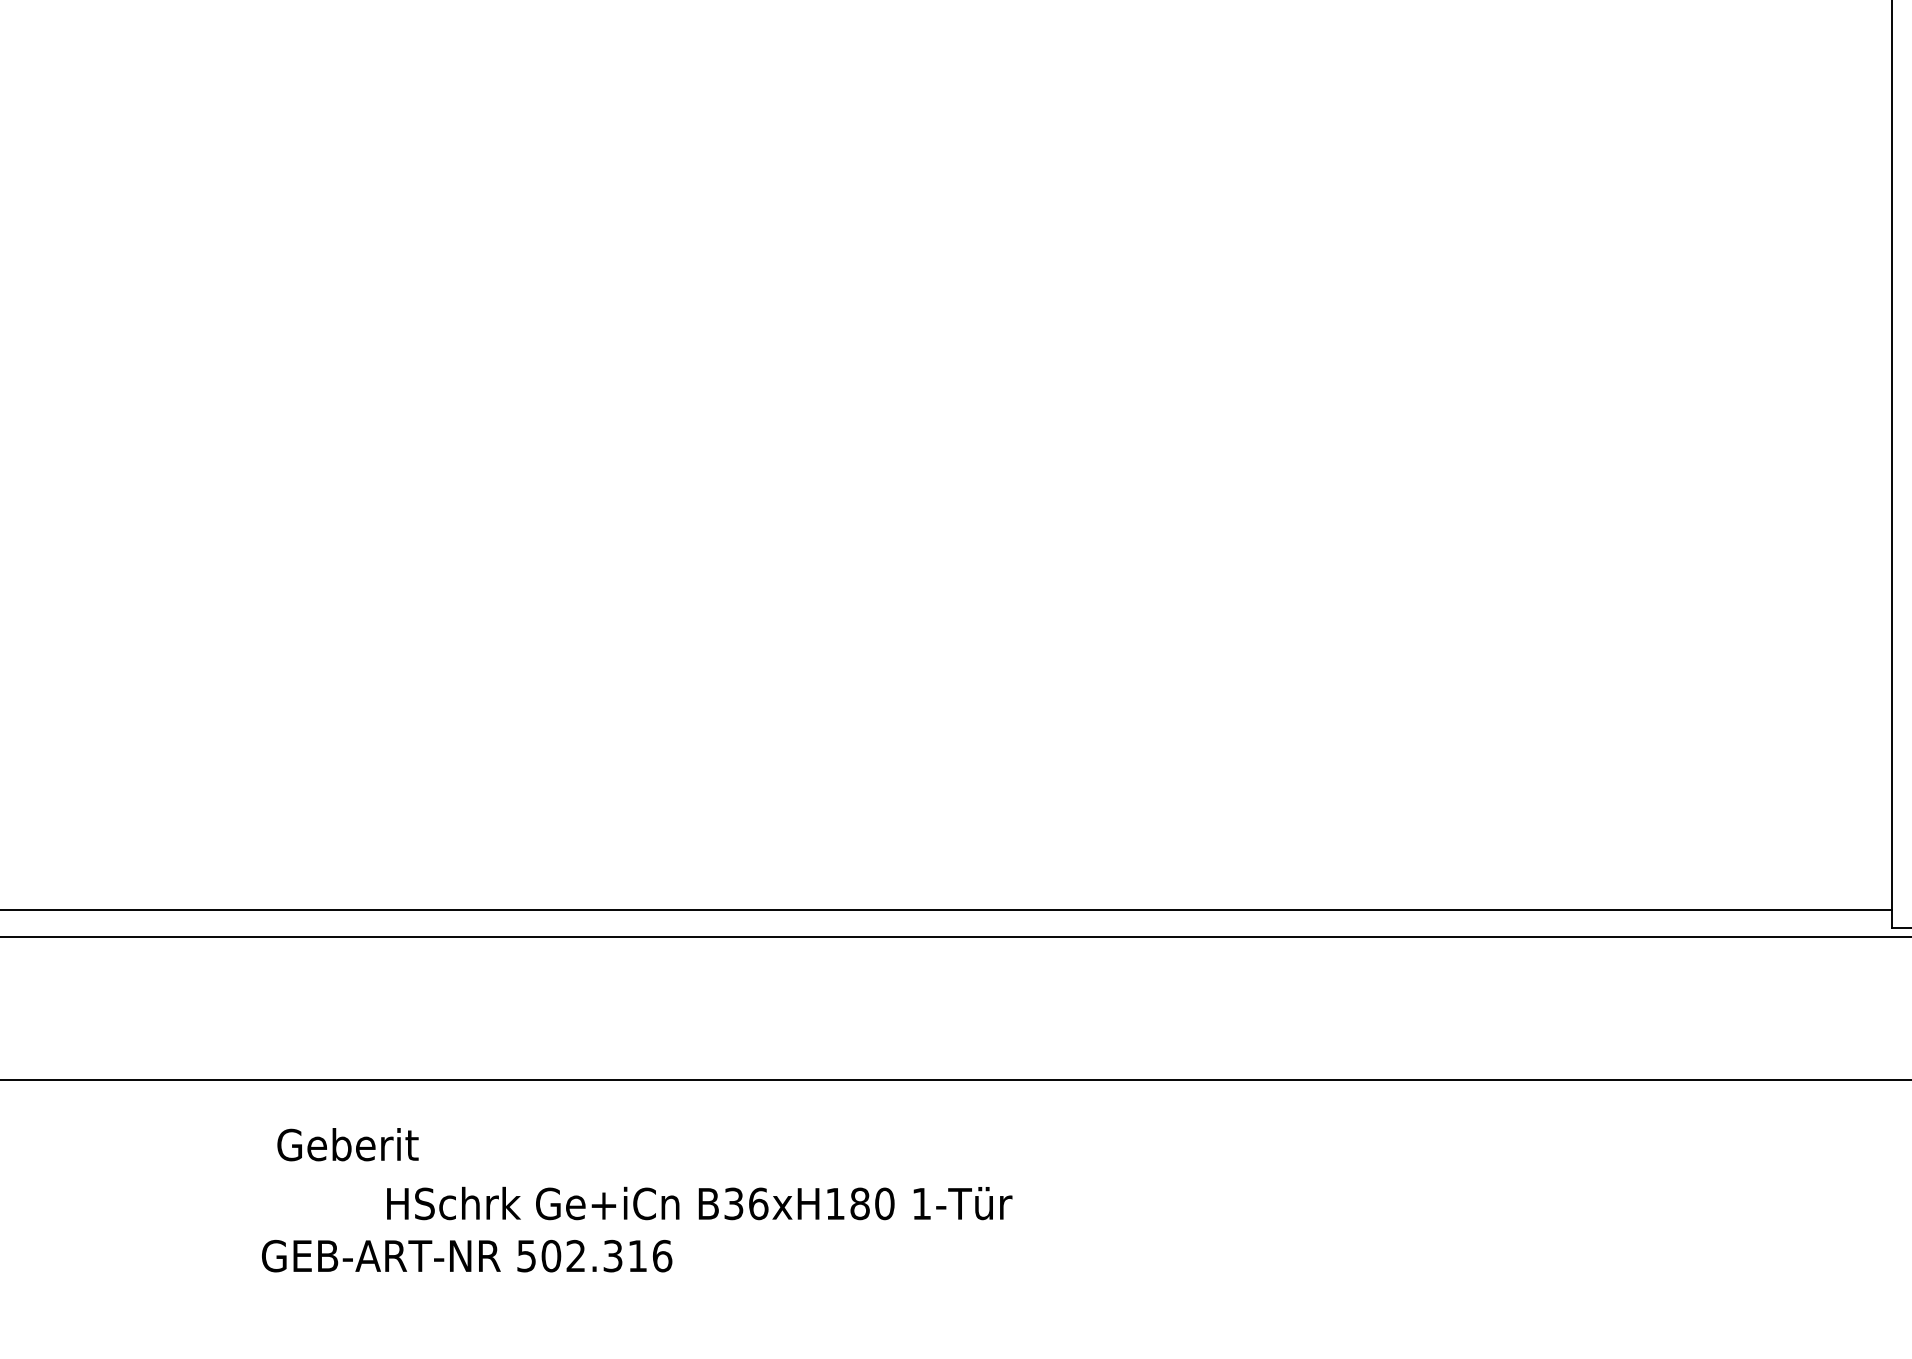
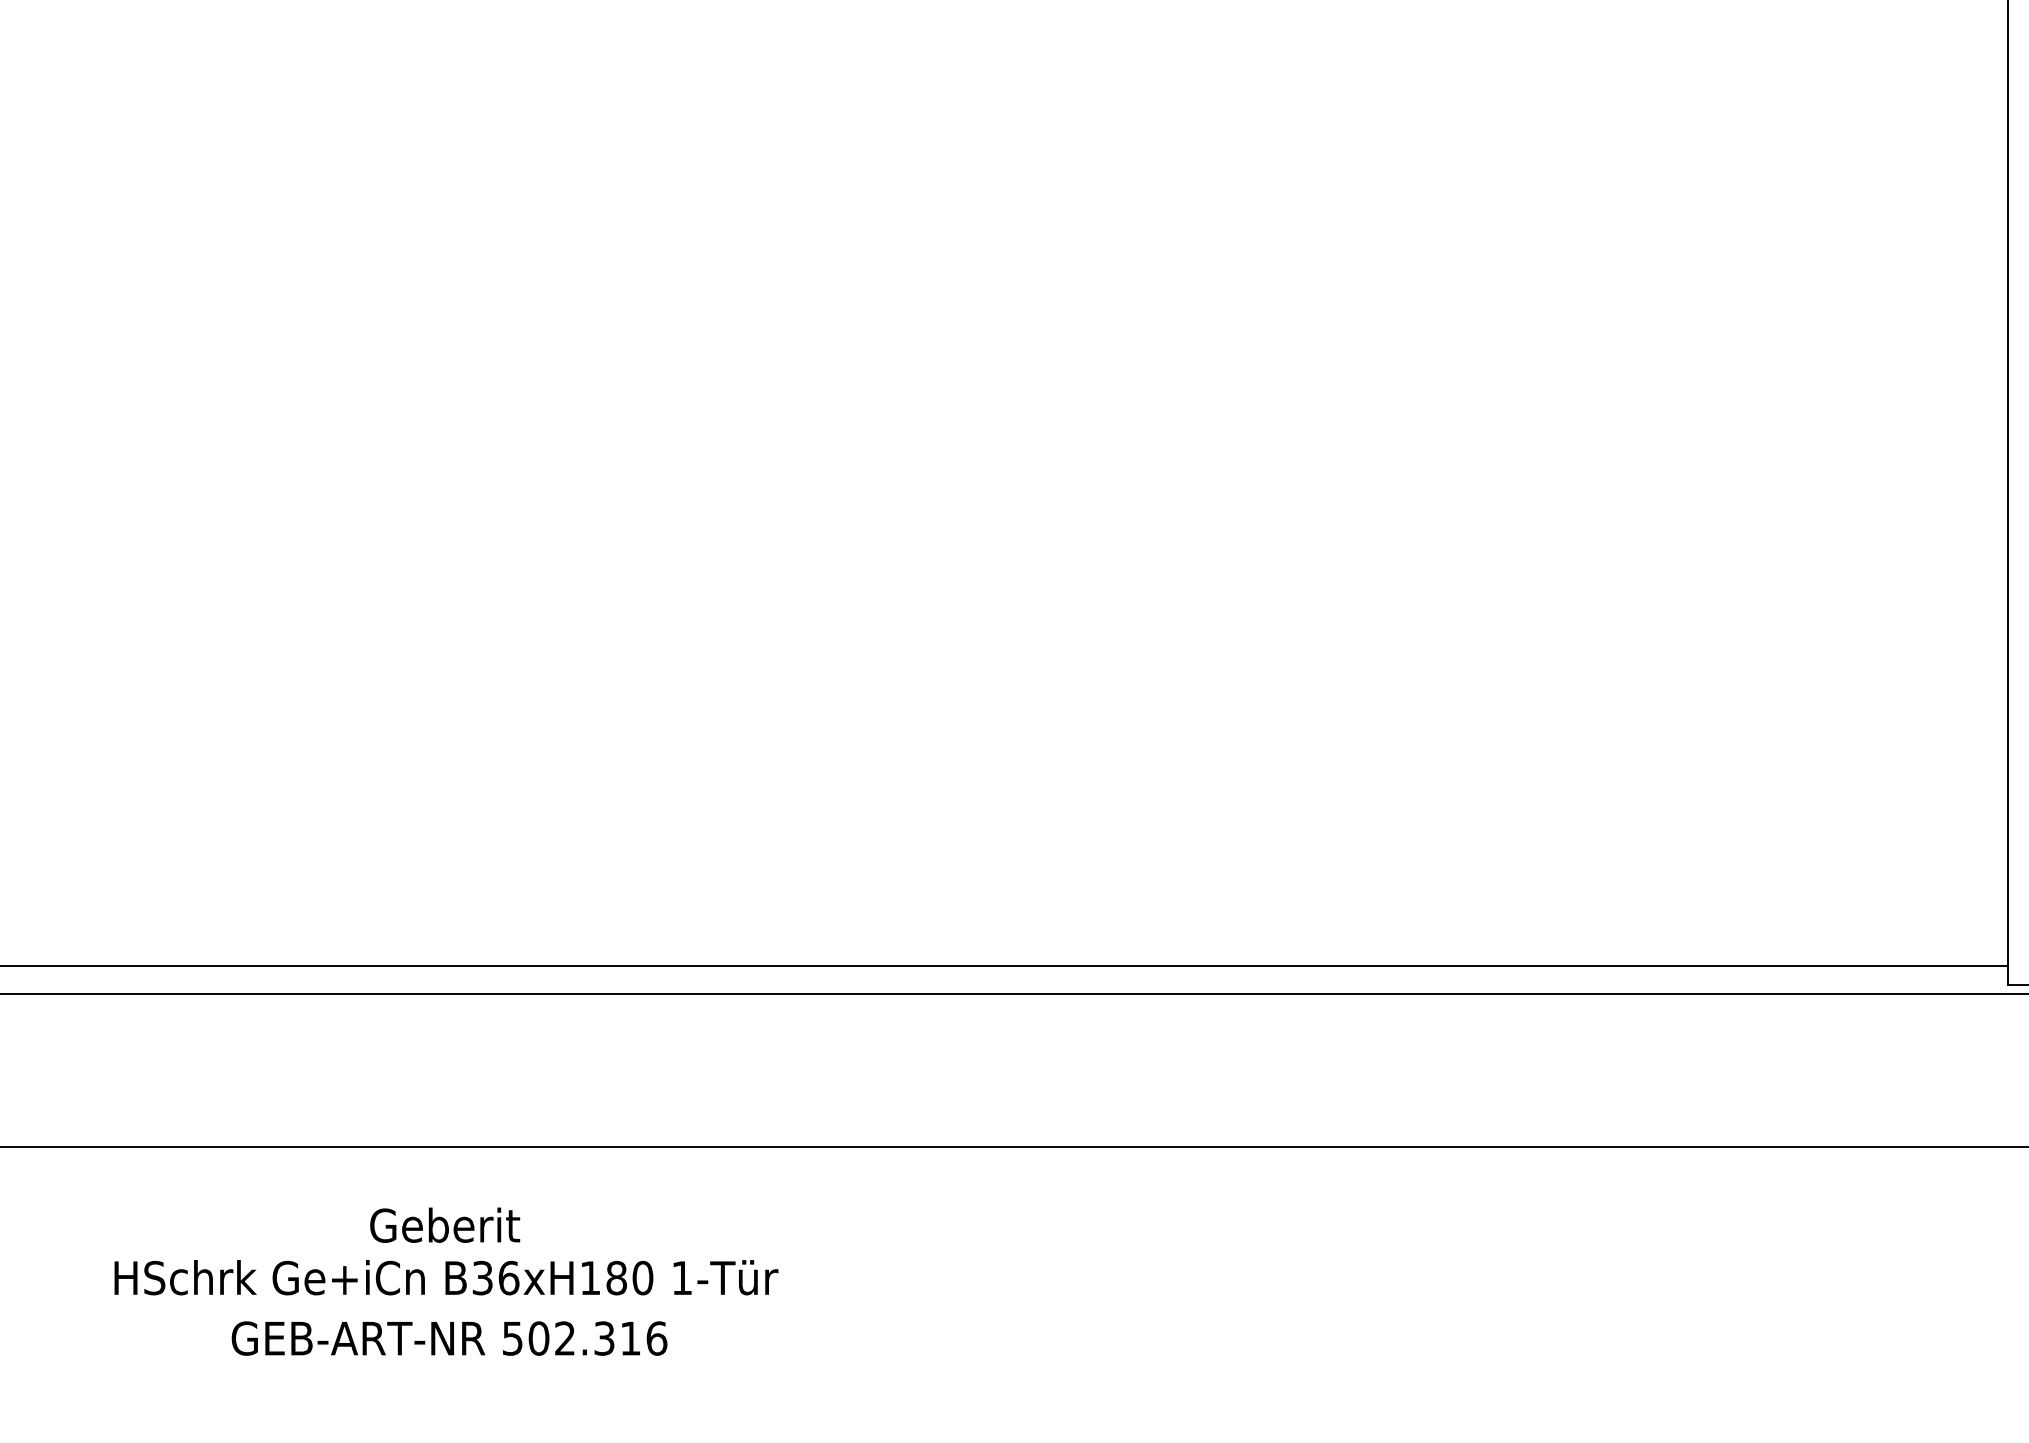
text: (348, 1143) -> (445, 1224), moved
text: (699, 1203) -> (446, 1277), moved
text: (467, 1256) -> (449, 1338), moved

